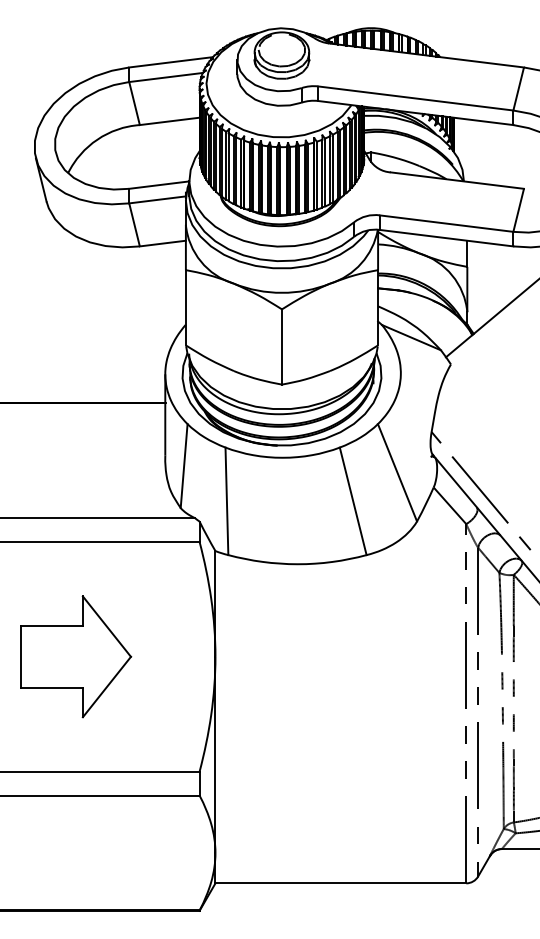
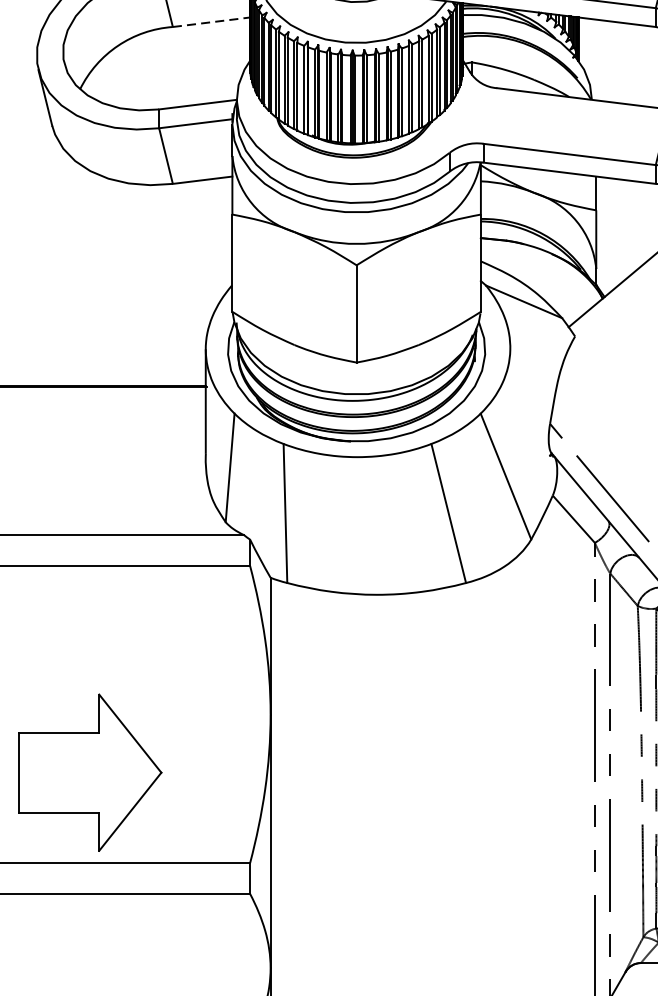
line: (170, 121) -> (212, 22), solid -> dashed
part: (76, 656) -> (90, 772), moved

